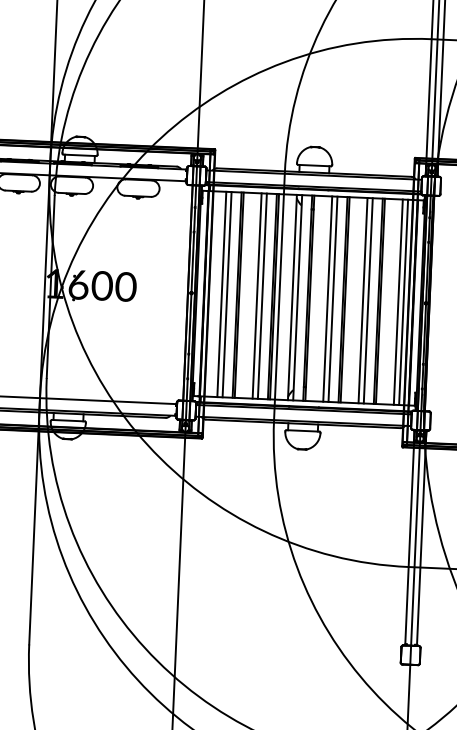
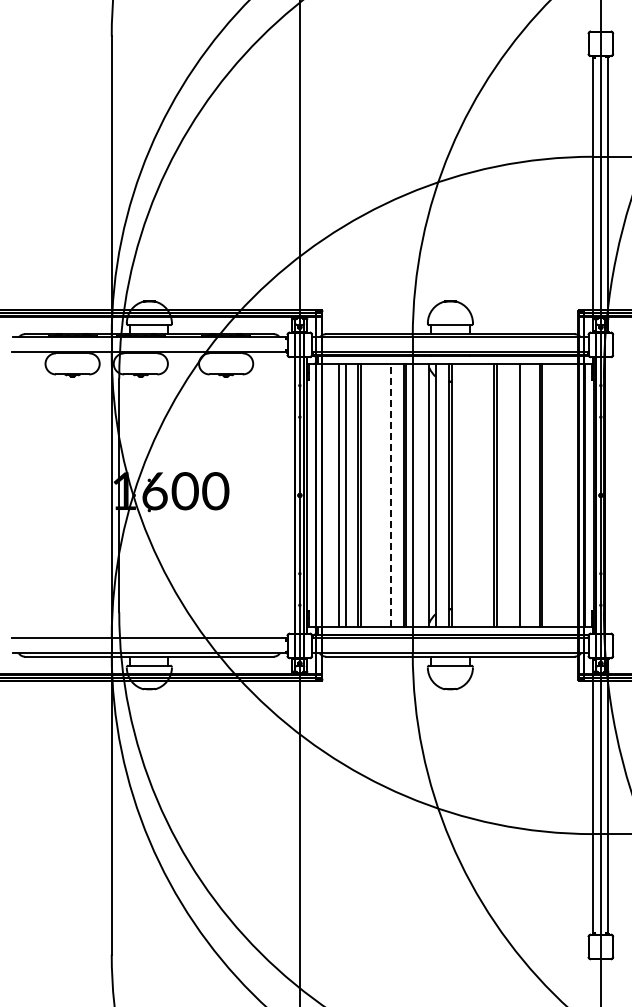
line: (257, 296) -> (384, 495), removed
line: (262, 296) -> (390, 495), solid -> dashed
line: (327, 299) -> (474, 495), removed
line: (332, 299) -> (481, 495), removed
line: (368, 300) -> (526, 495), removed
line: (398, 302) -> (565, 495), removed
line: (403, 302) -> (572, 495), removed

